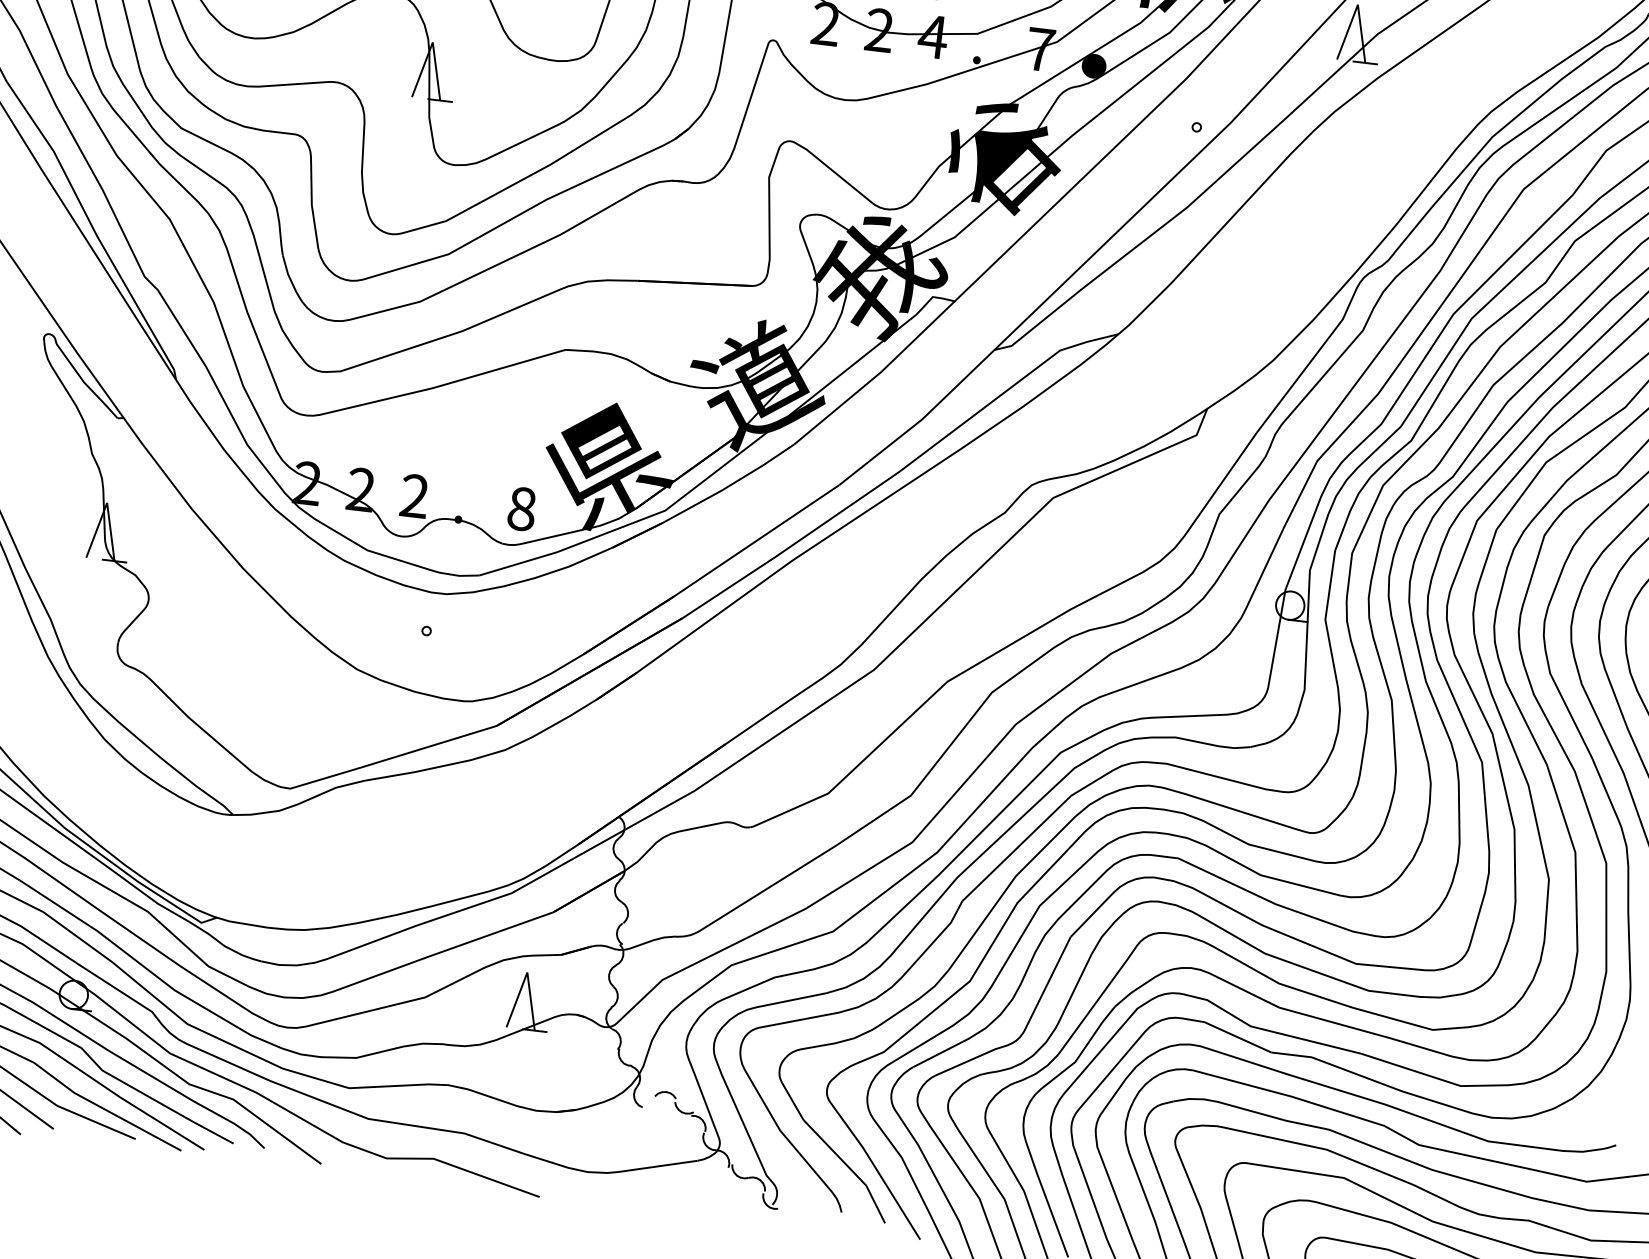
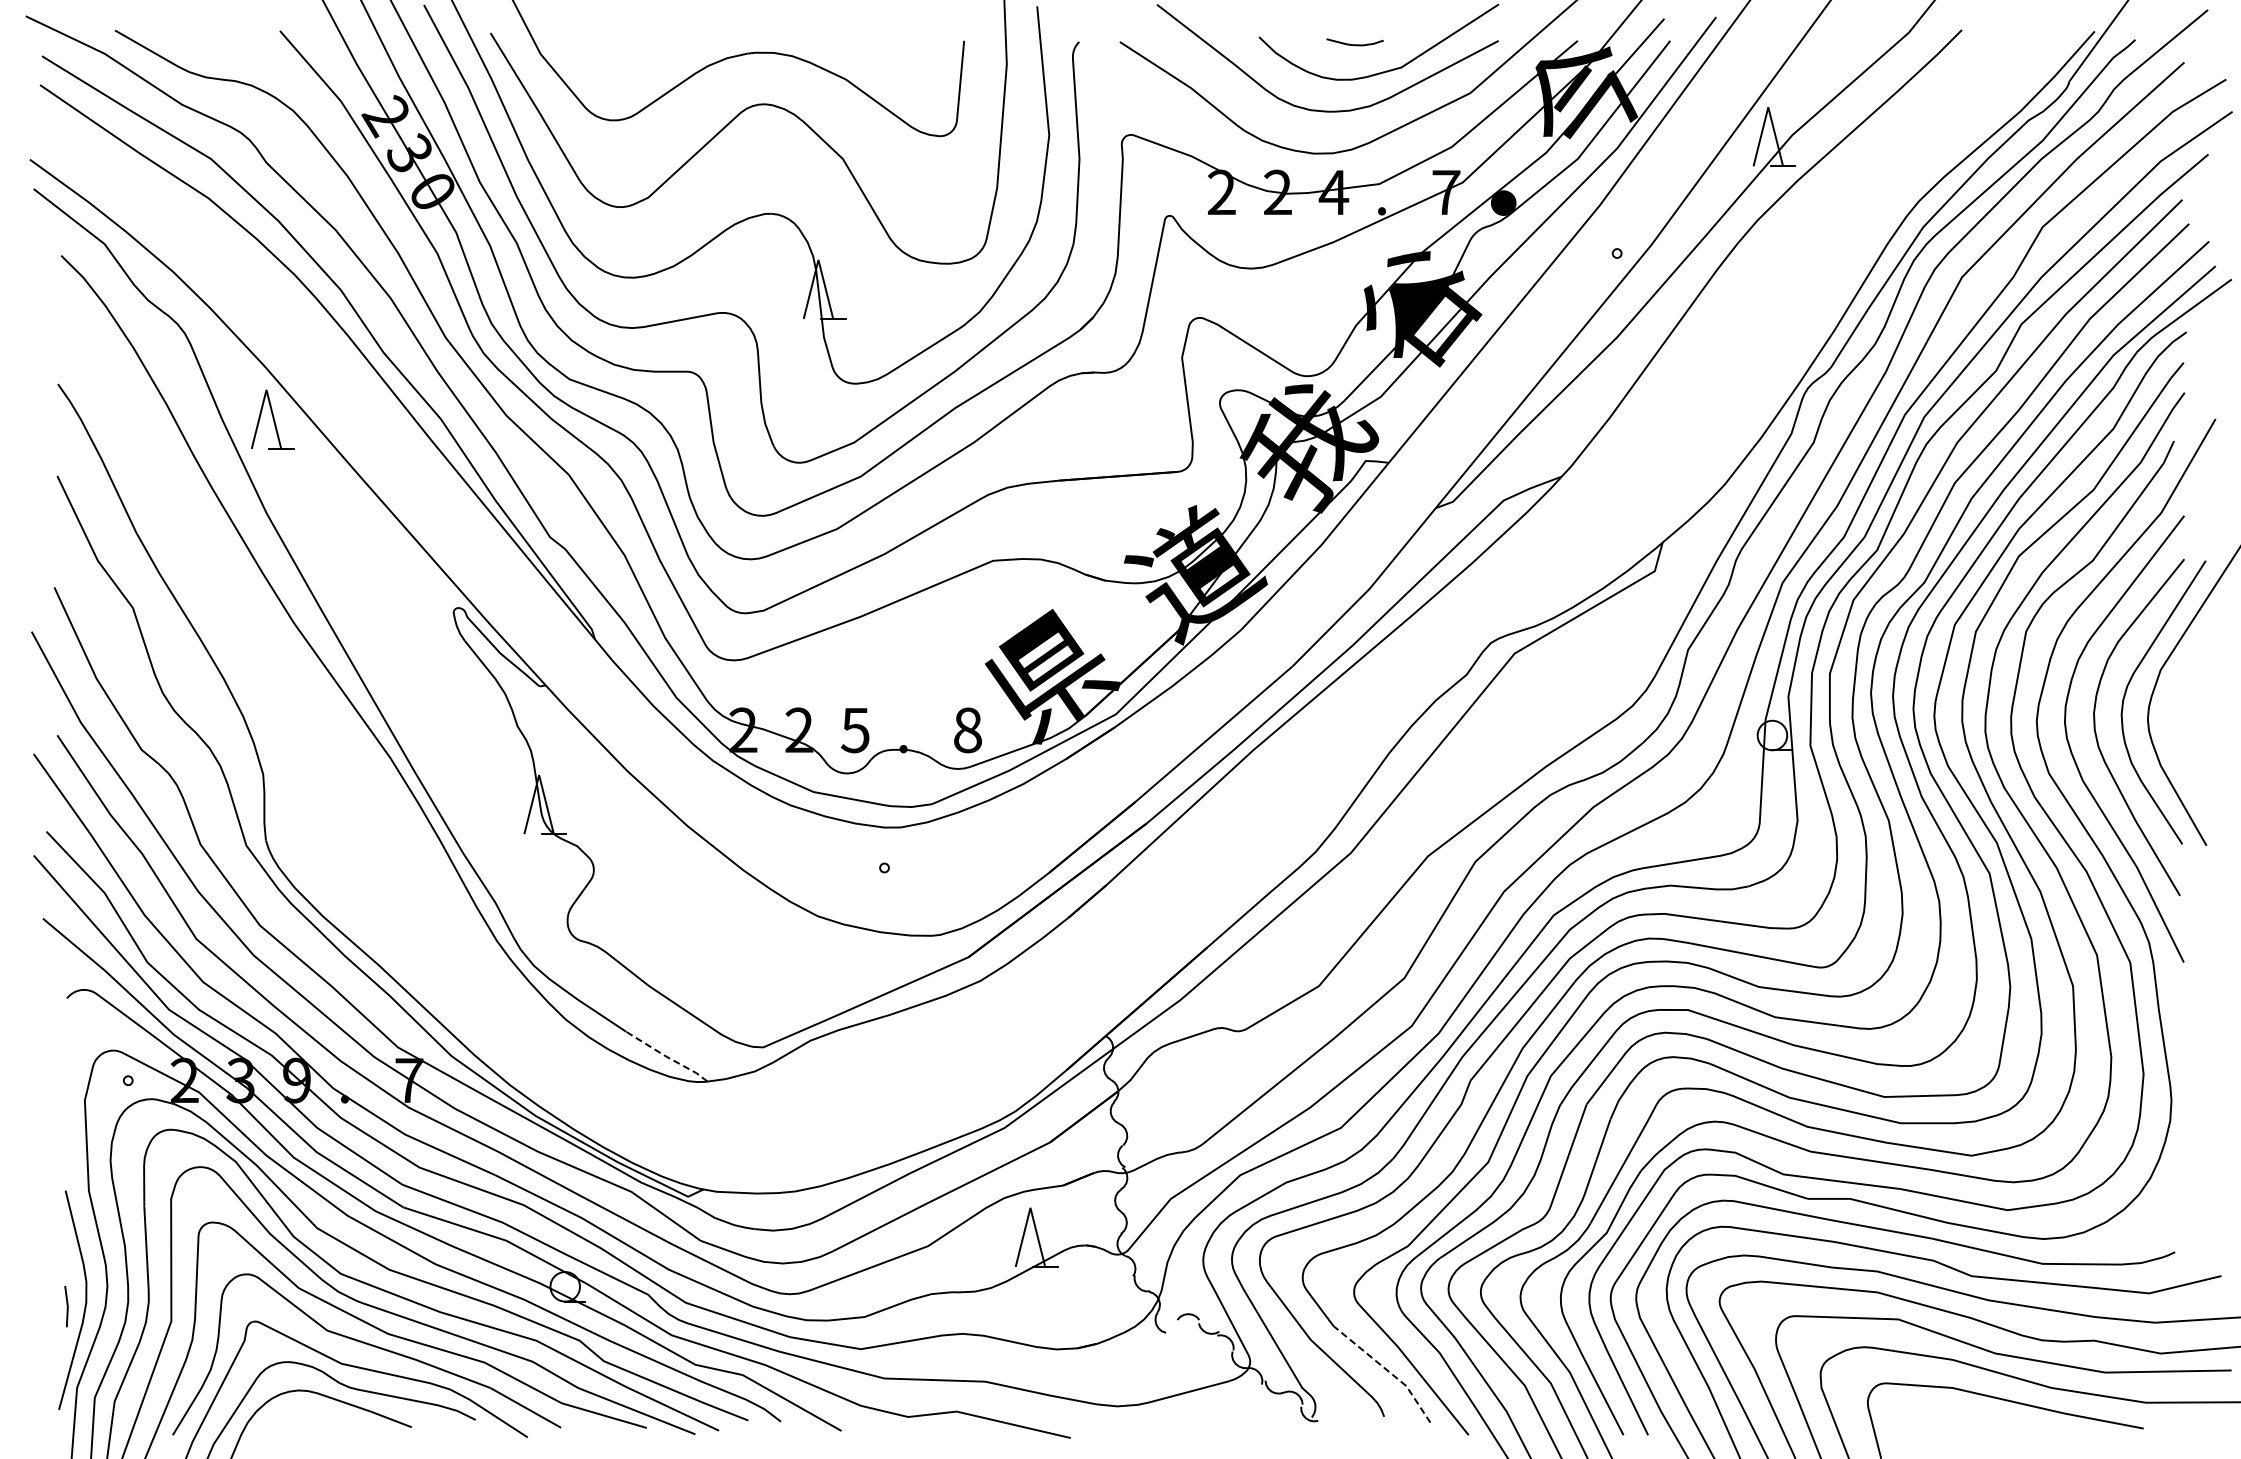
text: (413, 496) -> (854, 730), 2 -> 5
line: (196, 786) -> (666, 1056), solid -> dashed
line: (850, 1168) -> (1387, 1370), solid -> dashed

